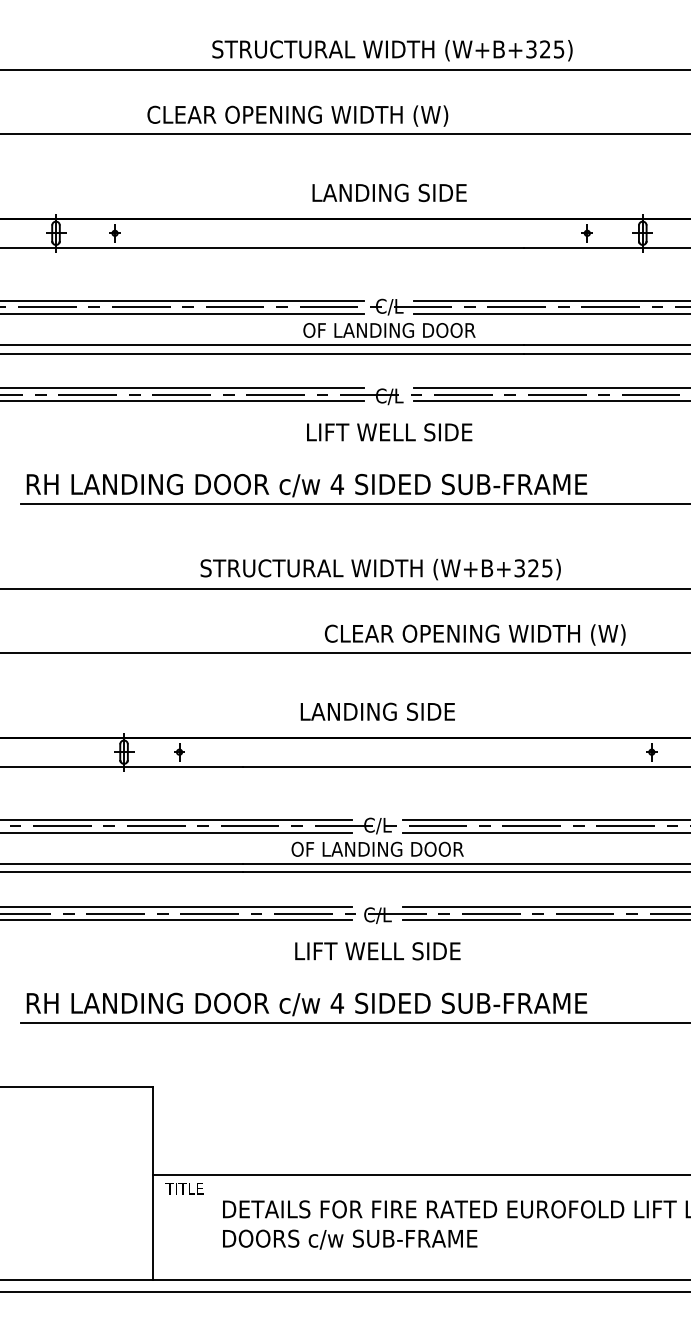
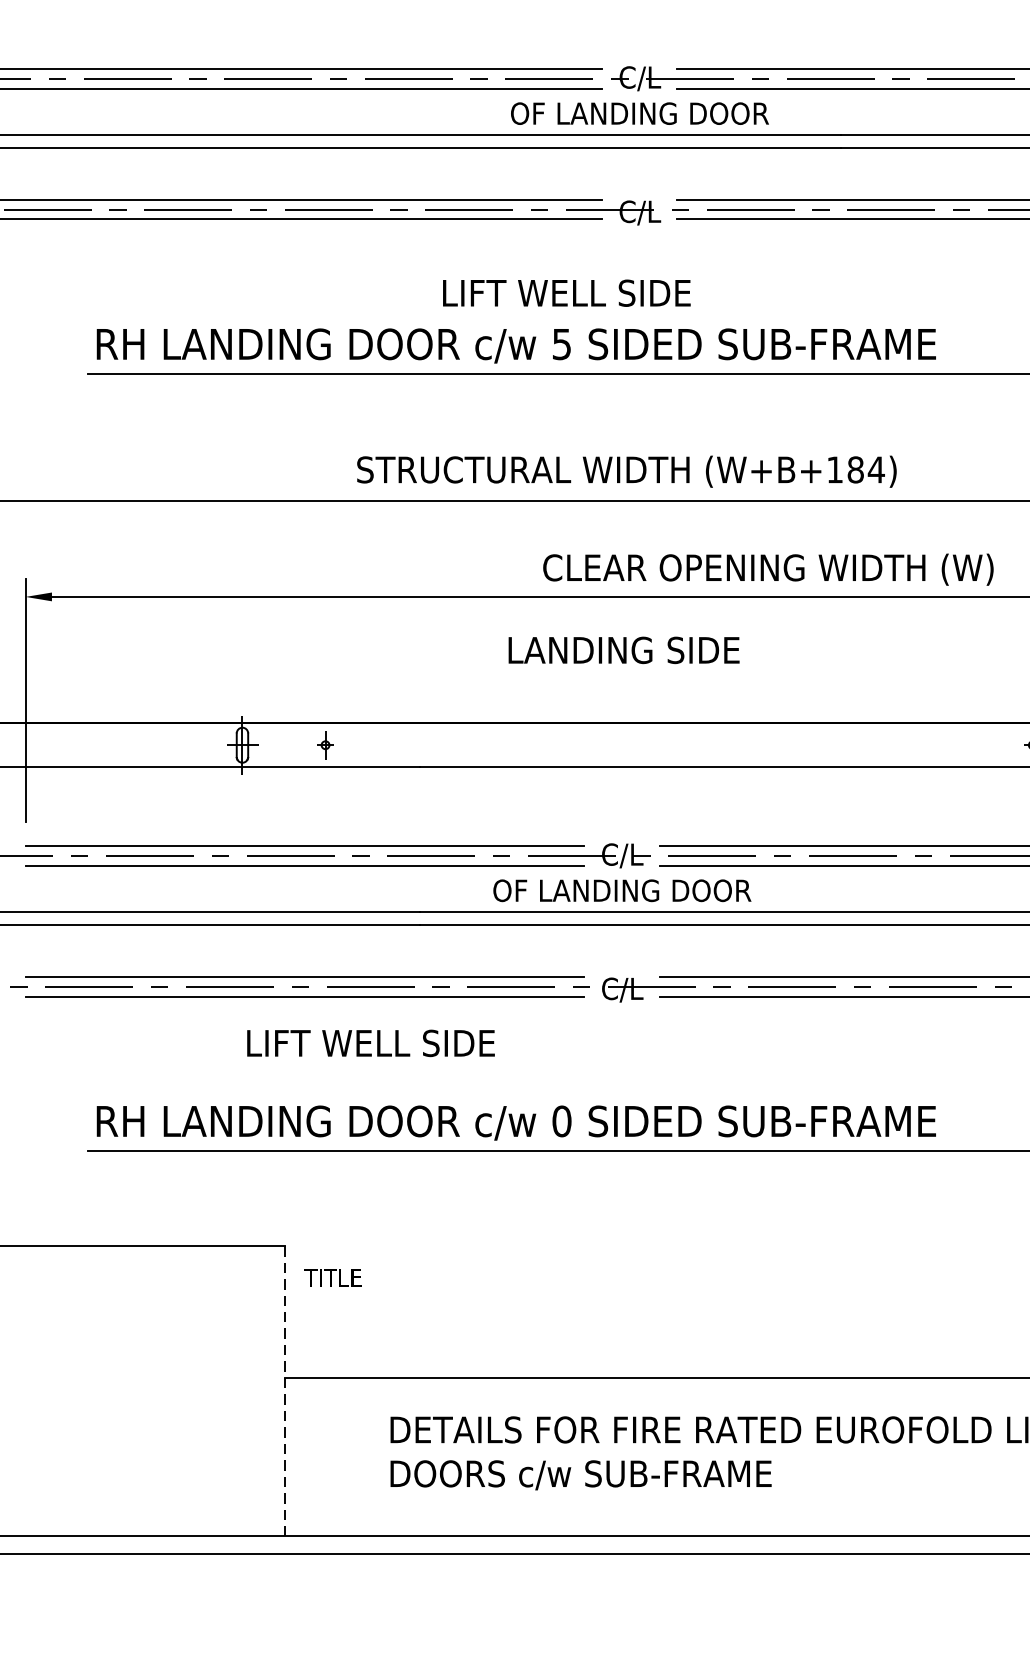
text: (389, 432) -> (566, 293), moved
text: (337, 484) -> (562, 344), 4 -> 5
text: (533, 568) -> (855, 470), (W+B+325) -> (W+B+184)
text: (377, 711) -> (623, 649), moved
text: (377, 951) -> (370, 1043), moved
text: (337, 1002) -> (562, 1120), 4 -> 0
line: (152, 1183) -> (285, 1391), solid -> dashed
text: (184, 1188) -> (332, 1277), moved

